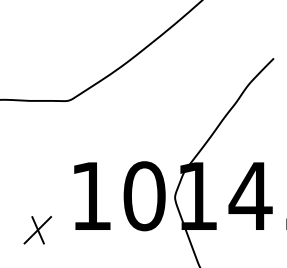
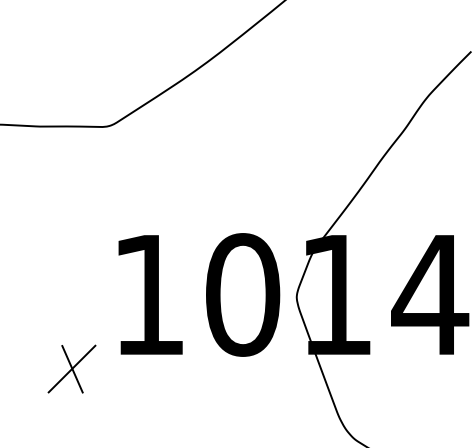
part: (37, 230) -> (71, 369), moved

